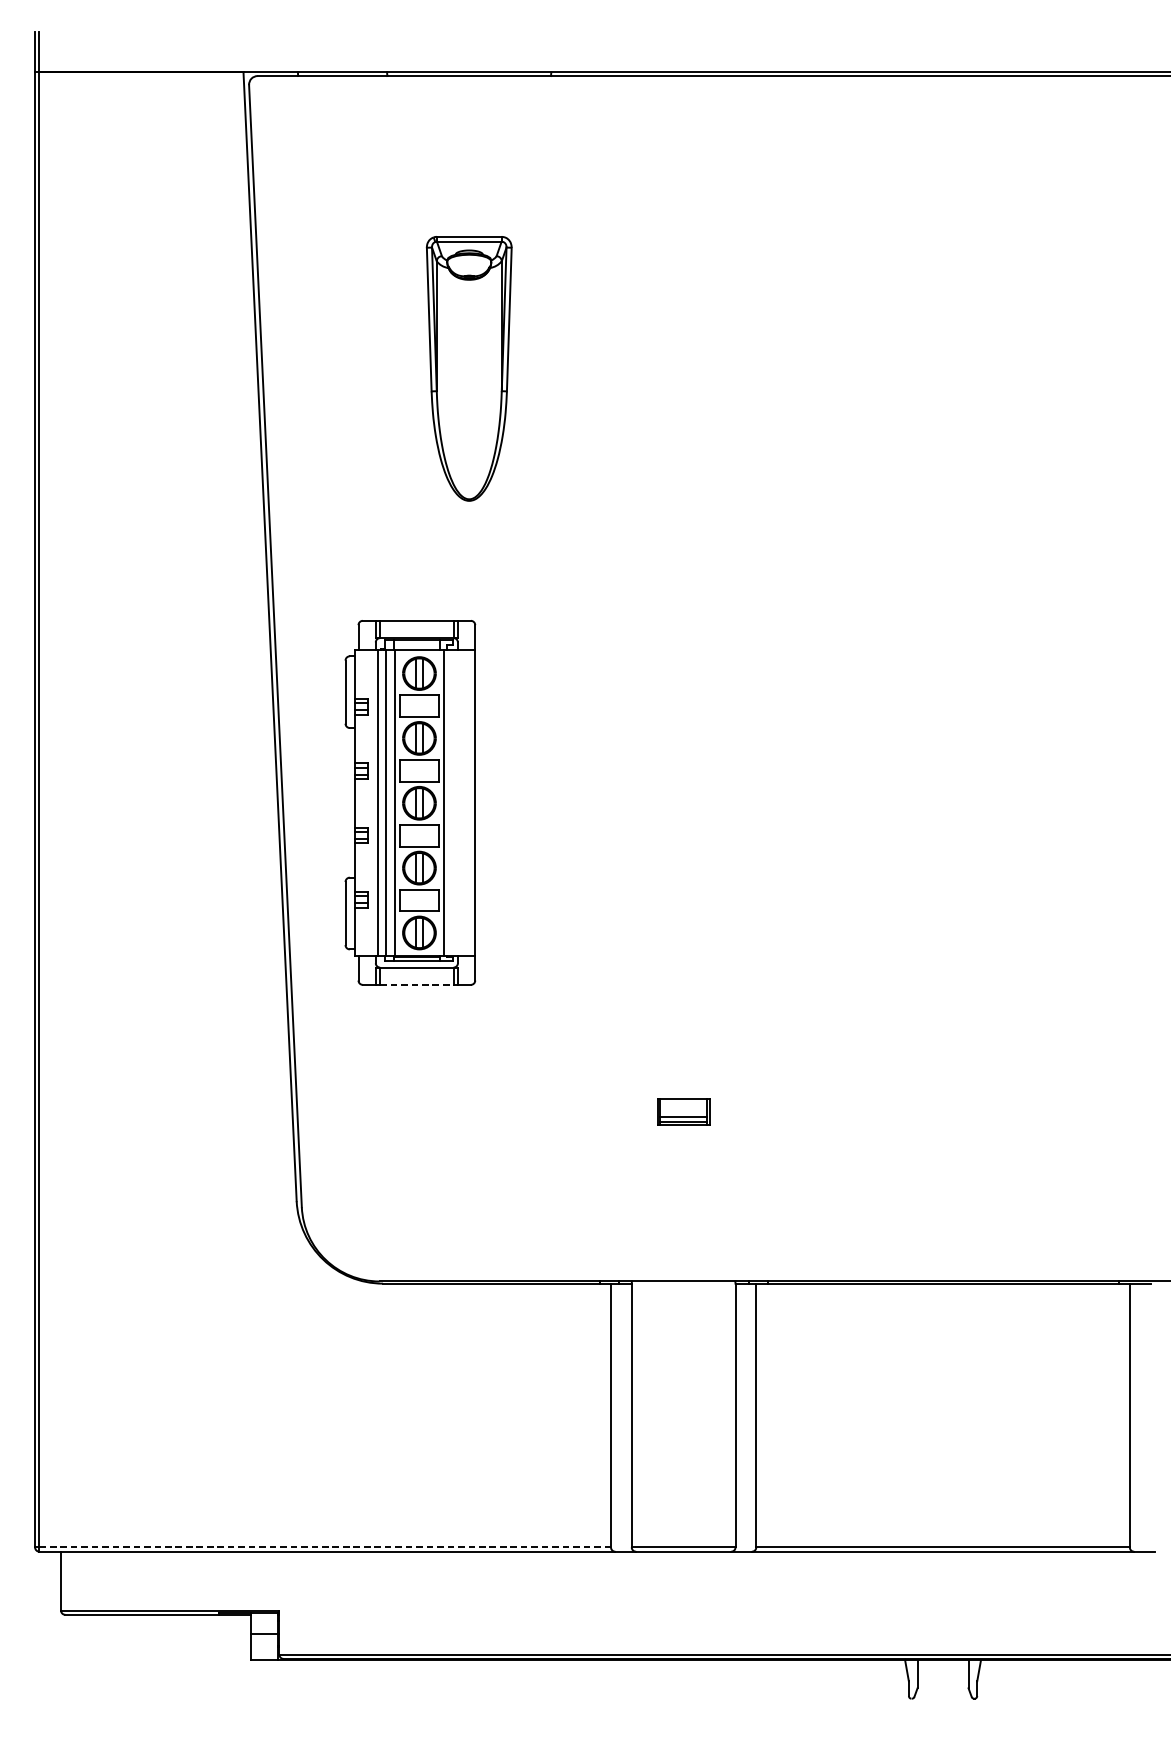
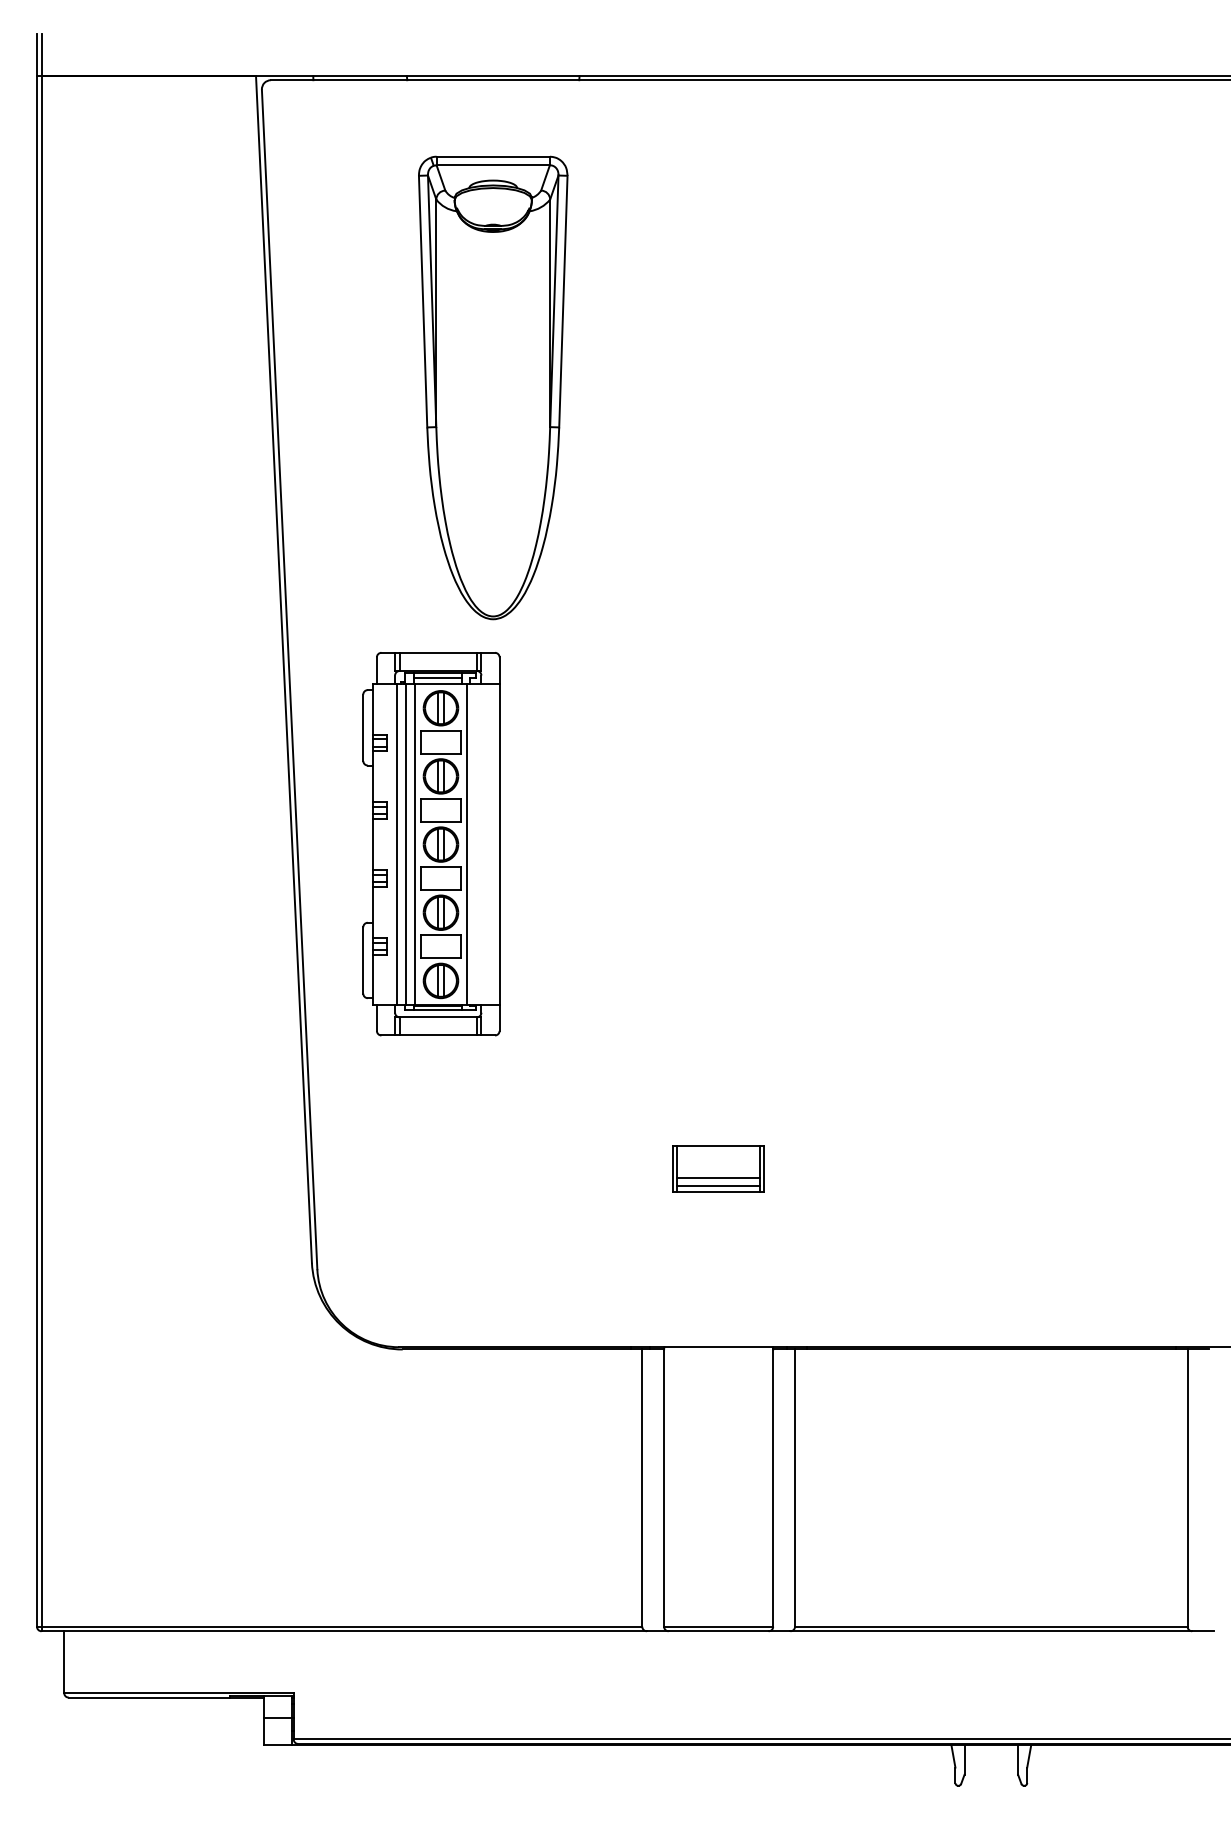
part: (469, 368) -> (493, 387), size x1.67
line: (417, 644) -> (438, 677), added
line: (417, 984) -> (438, 1035), dashed -> solid
part: (683, 1111) -> (718, 1168), size x1.67
line: (325, 1547) -> (342, 1626), dashed -> solid

